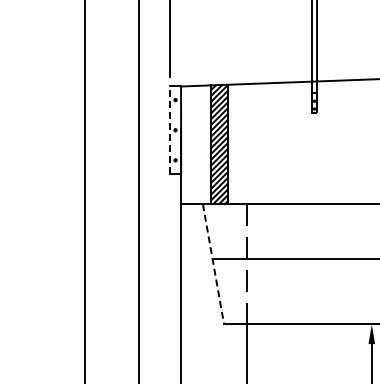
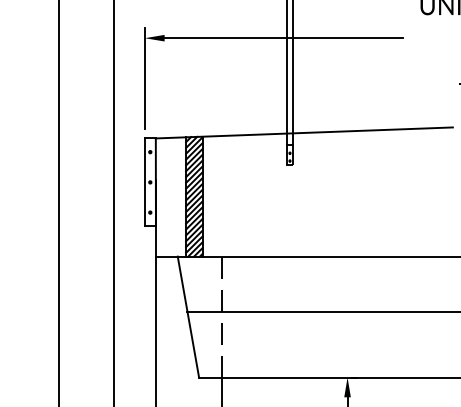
line: (169, 130) -> (144, 182), dashed -> solid
line: (213, 264) -> (188, 317), dashed -> solid

